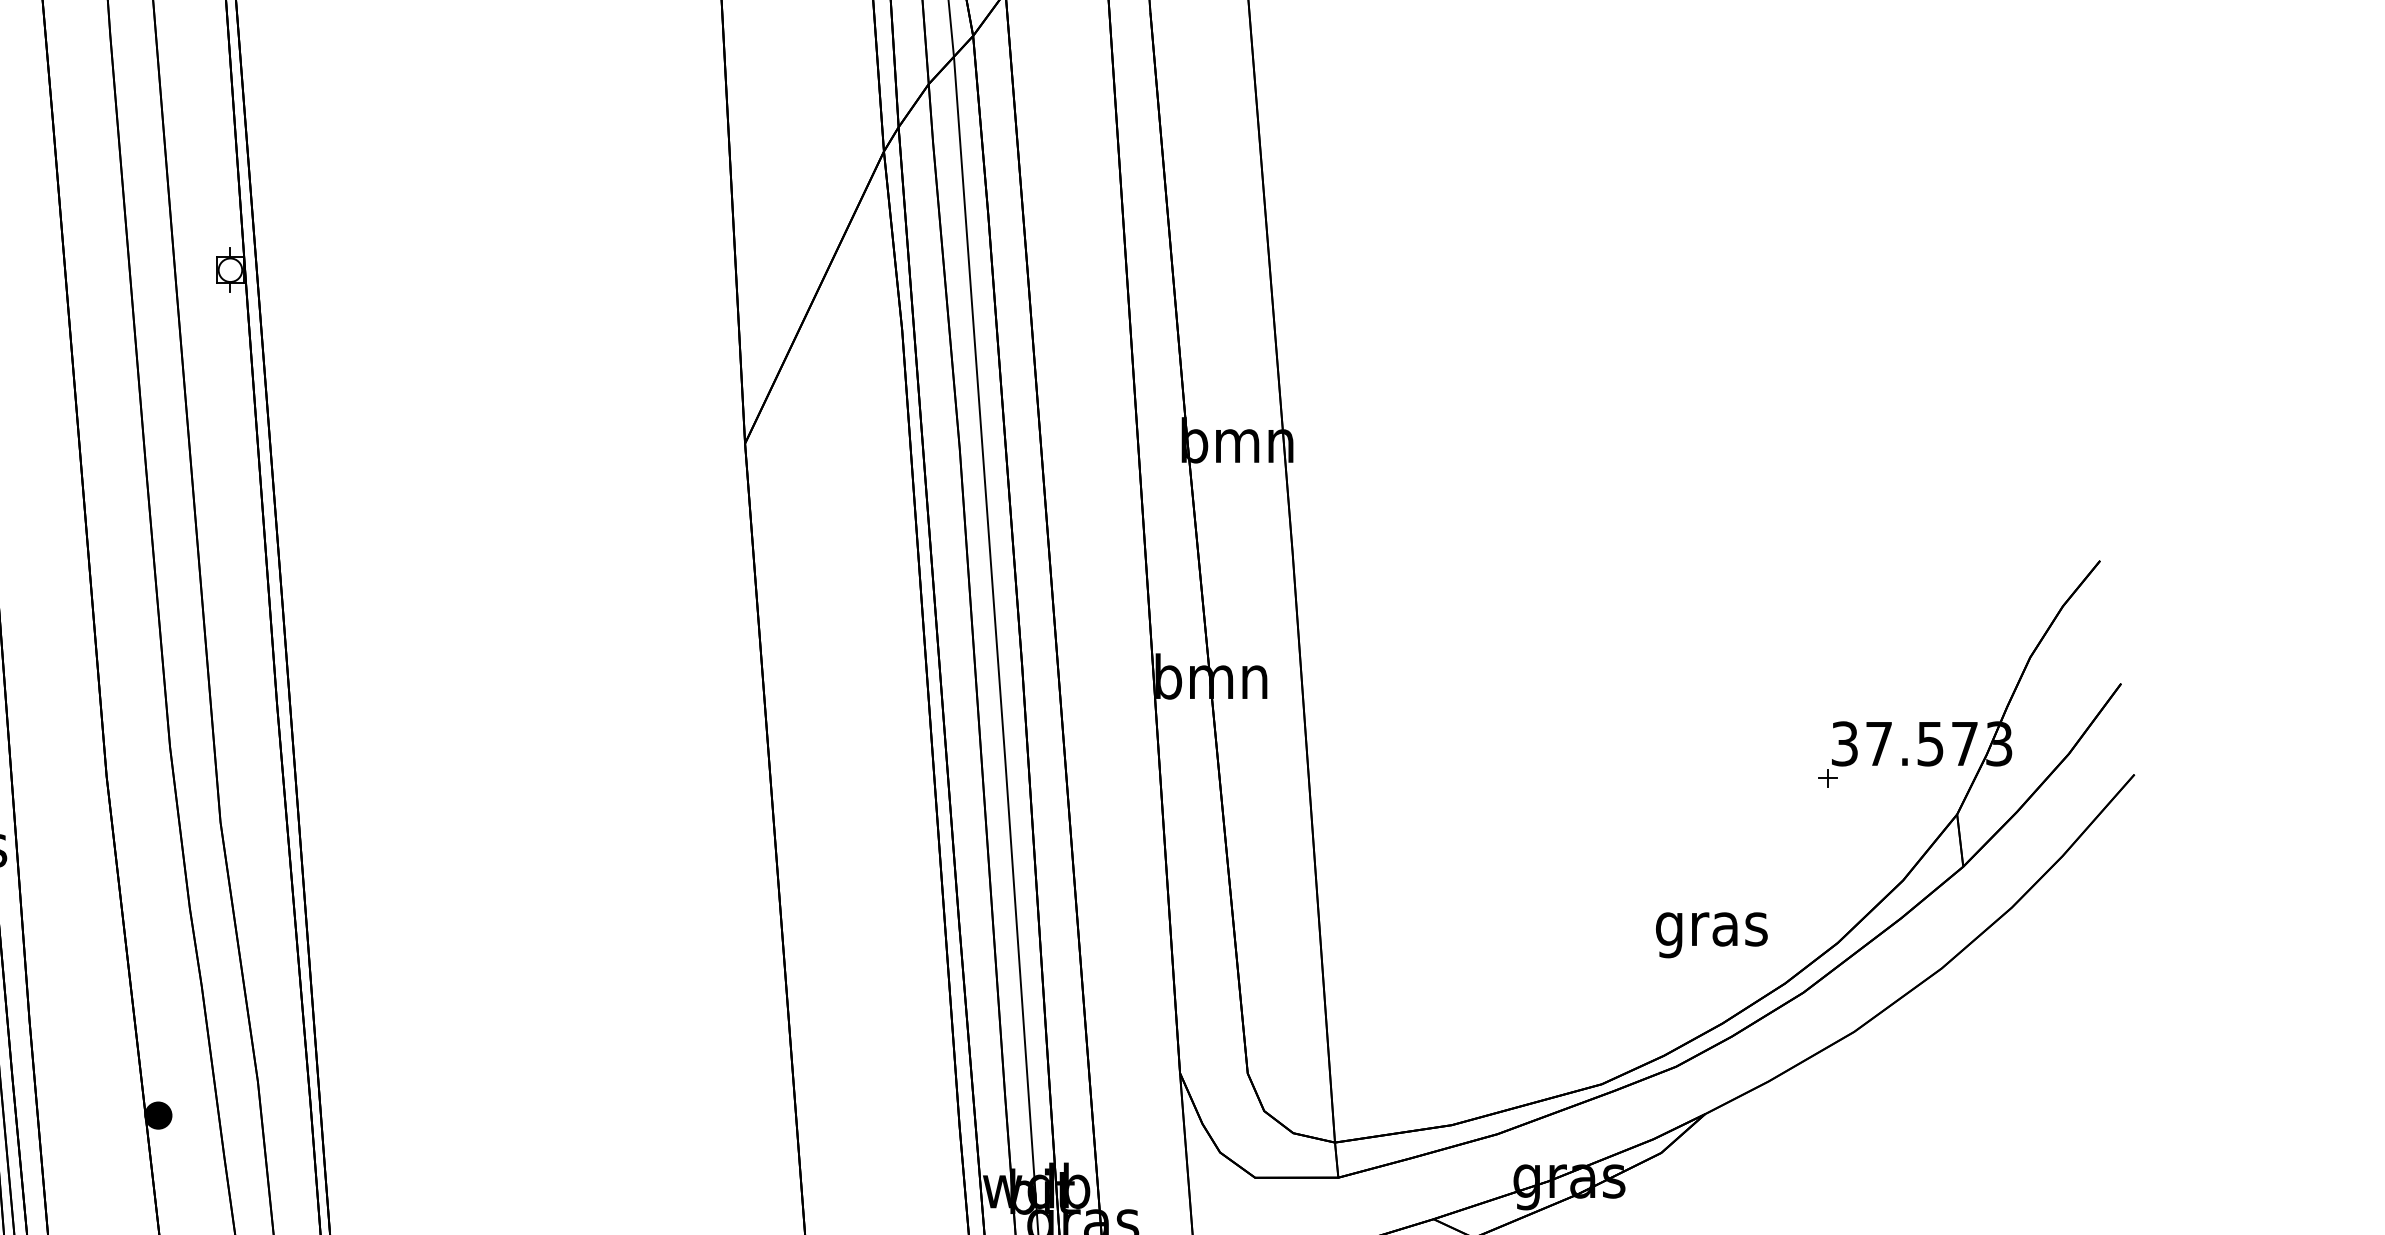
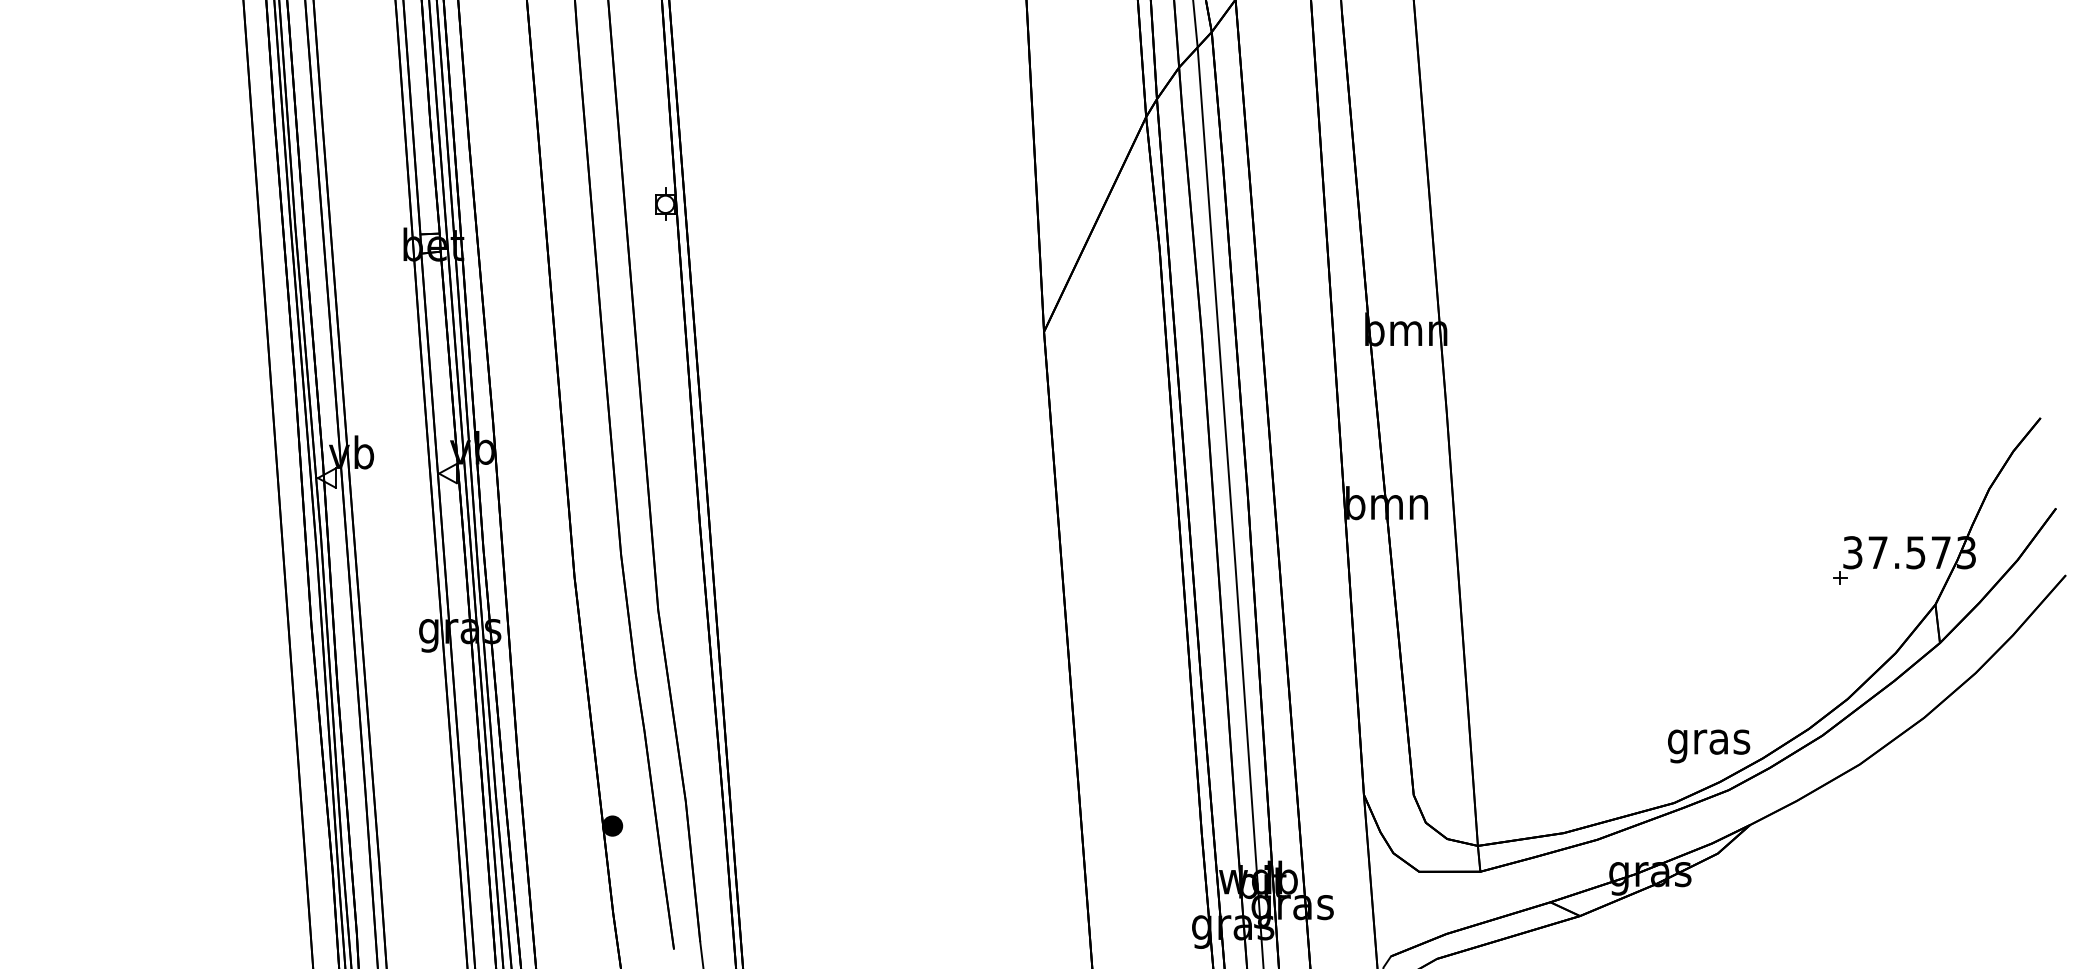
text: (1712, 935) -> (1709, 746), moved

